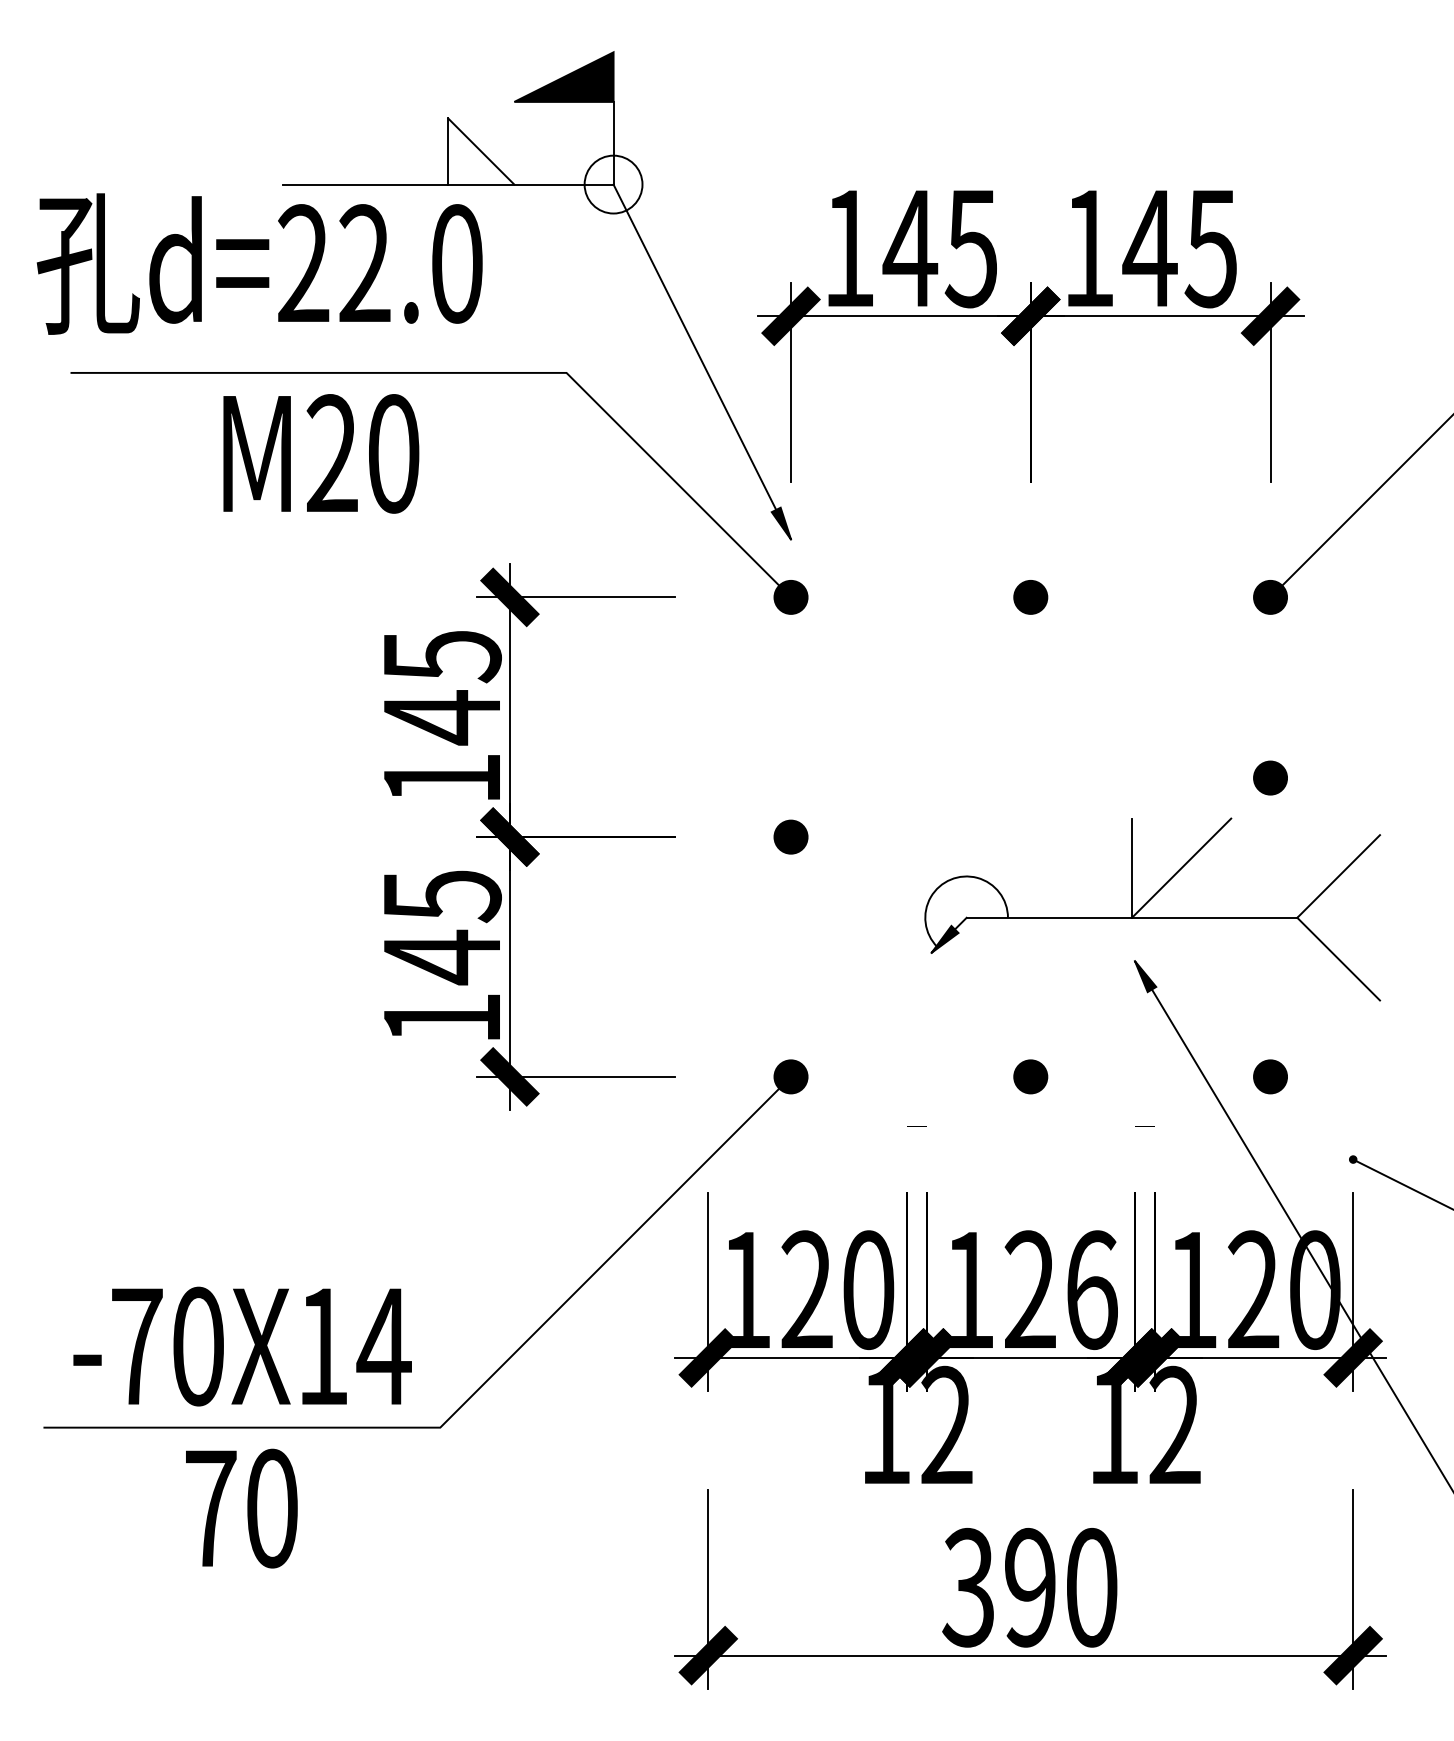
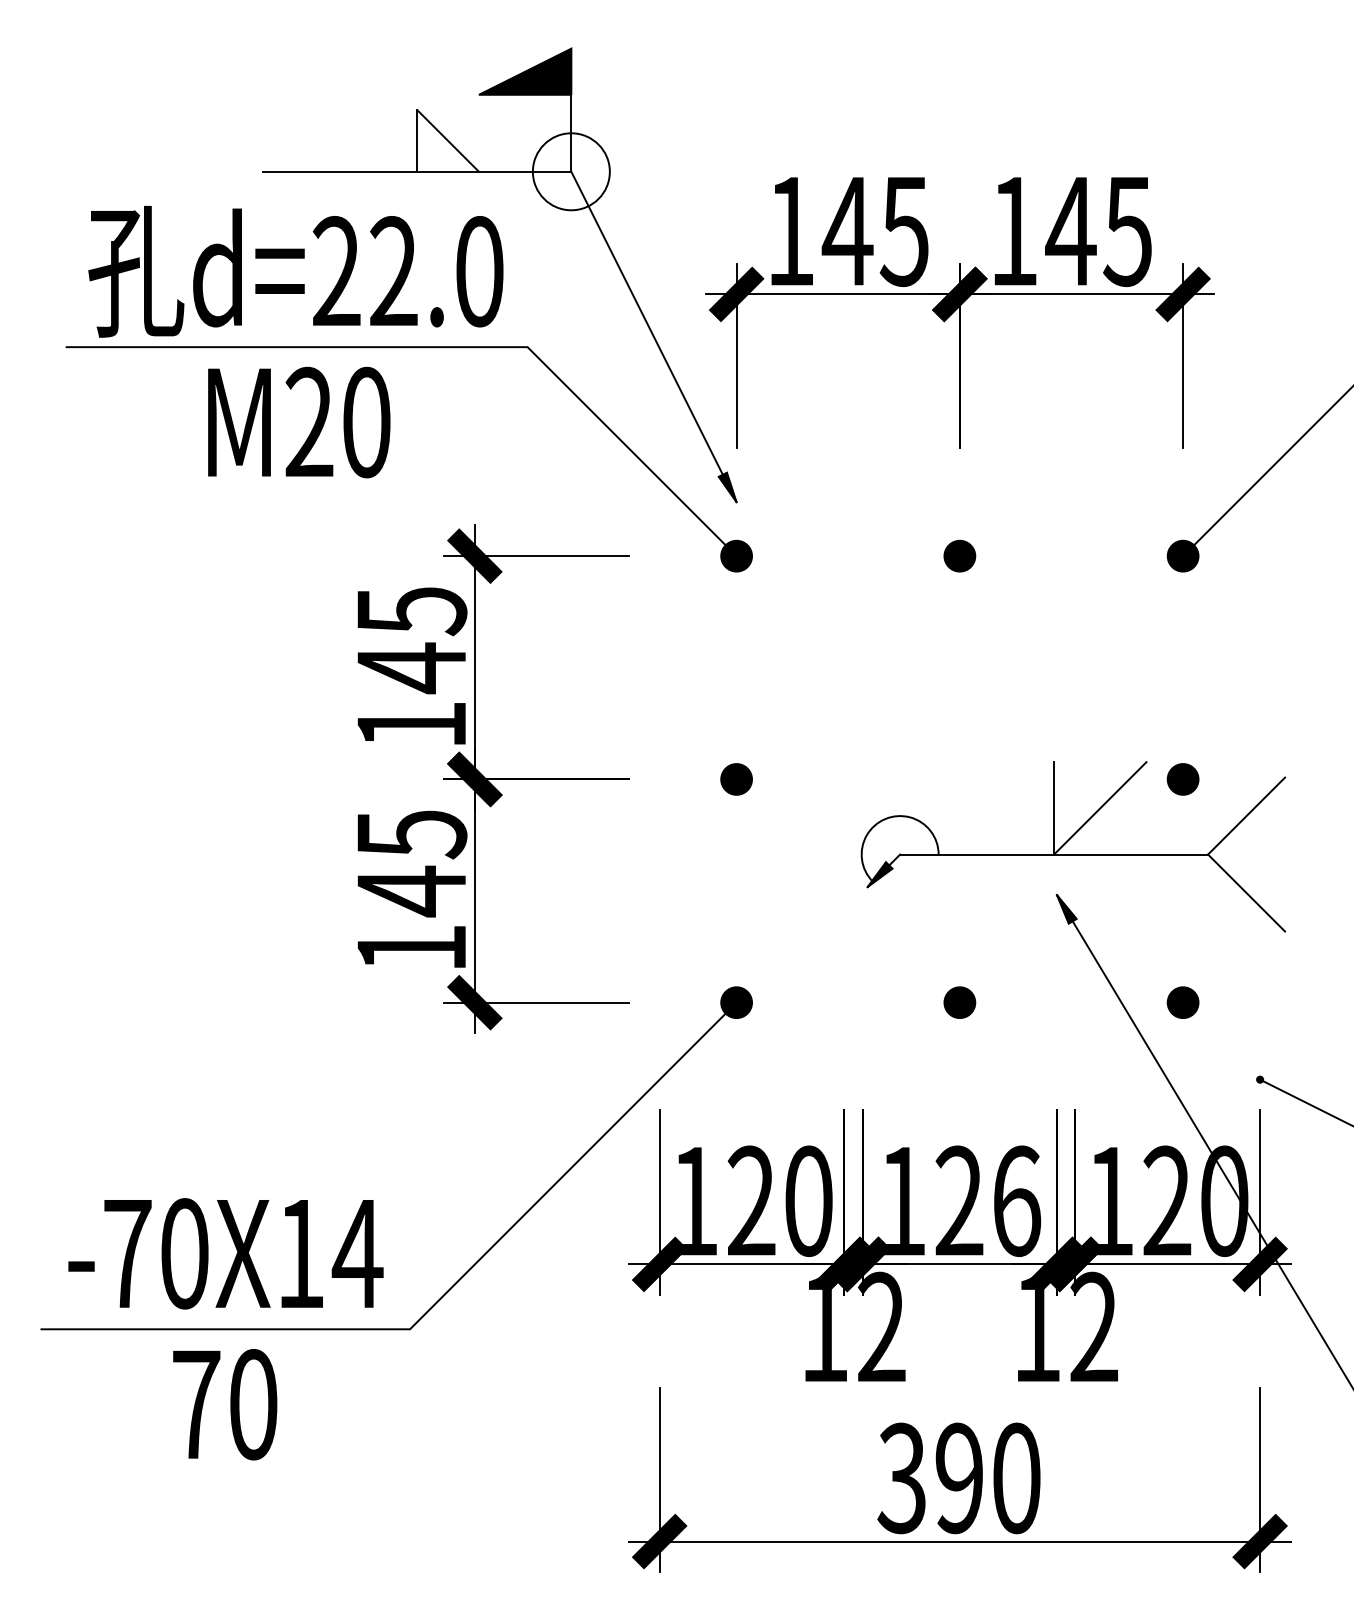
circle: (612, 184) -> (570, 171), size x1.43
text: (259, 263) -> (295, 271), moved
part: (1269, 778) -> (1182, 779), moved

